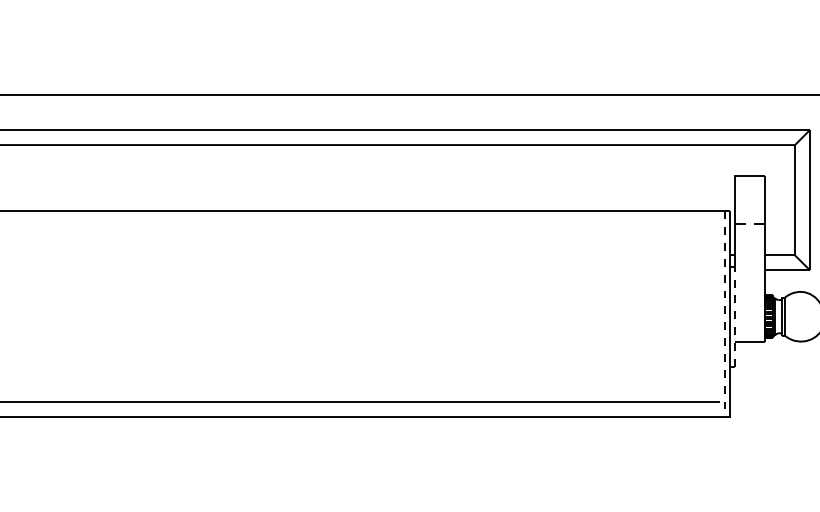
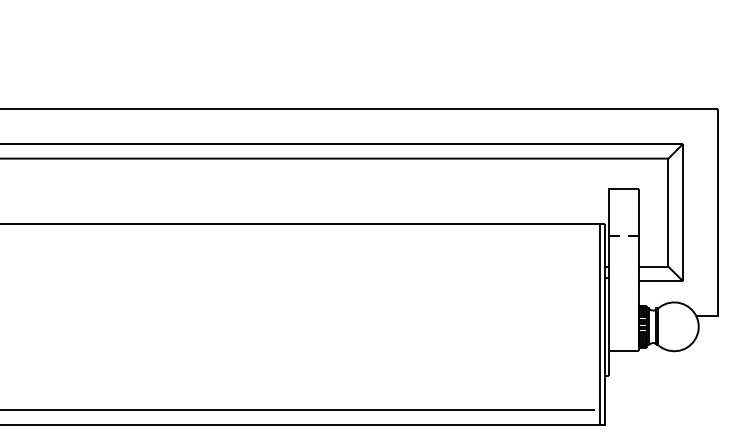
line: (724, 314) -> (599, 324), dashed -> solid
line: (734, 316) -> (609, 326), dashed -> solid

